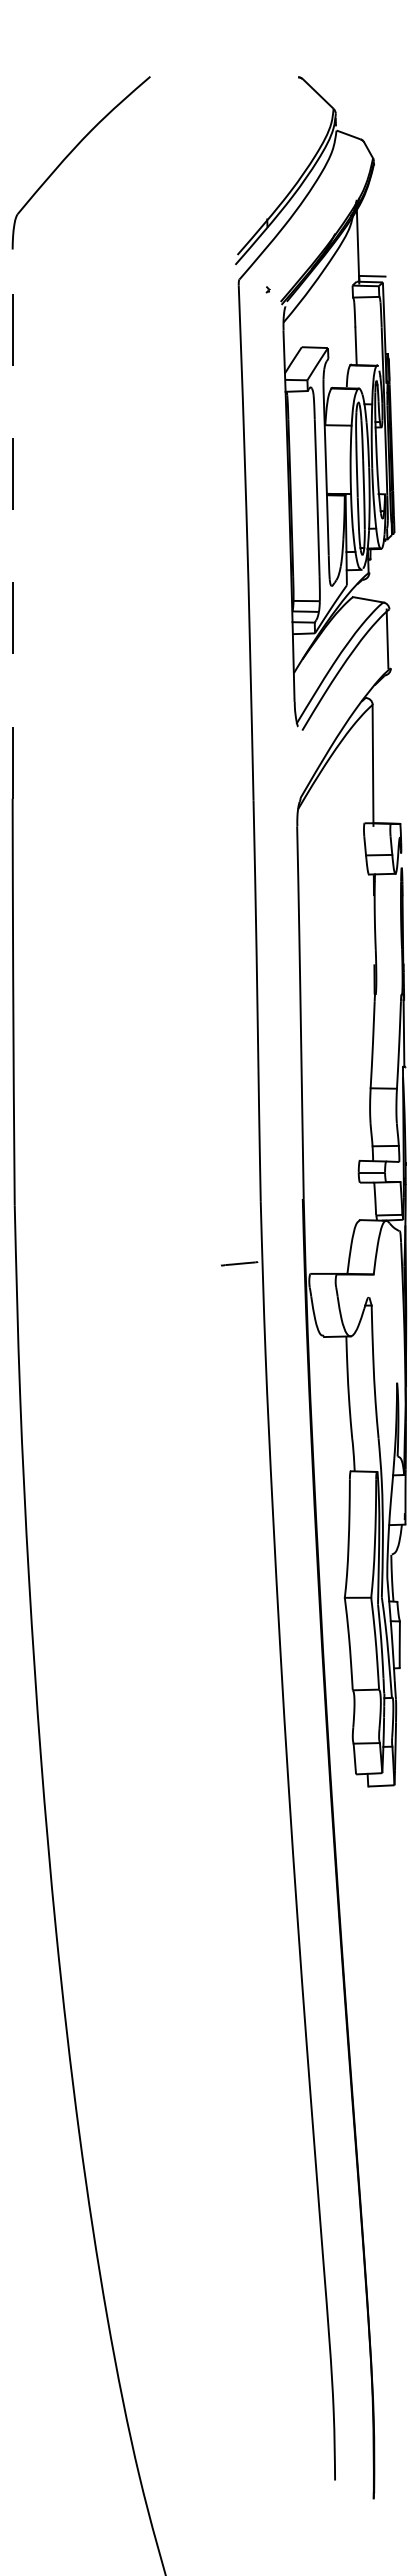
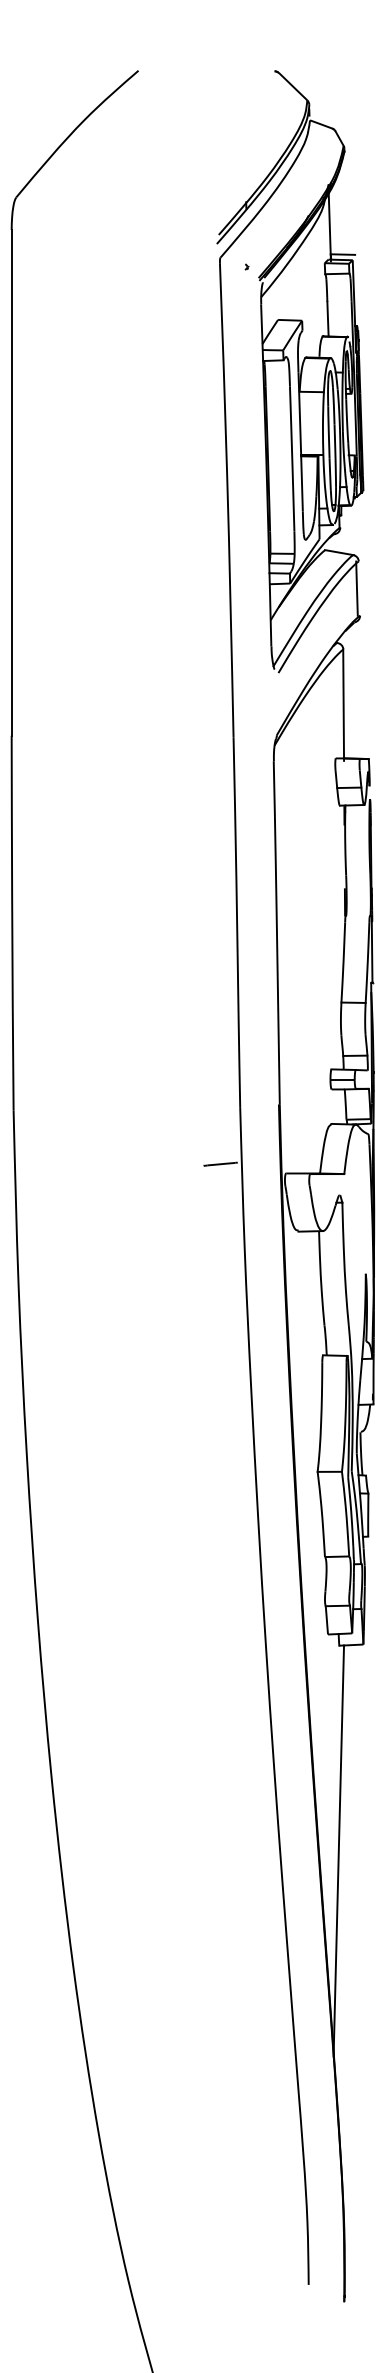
line: (12, 524) -> (11, 483), dashed -> solid
line: (367, 2009) -> (338, 1851), added

